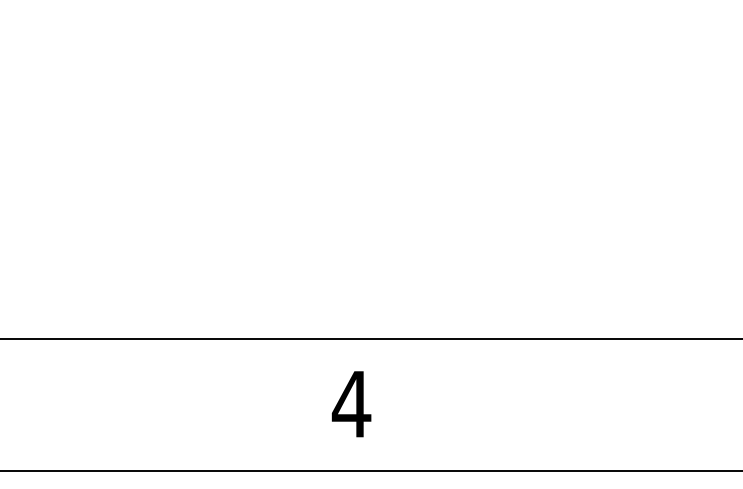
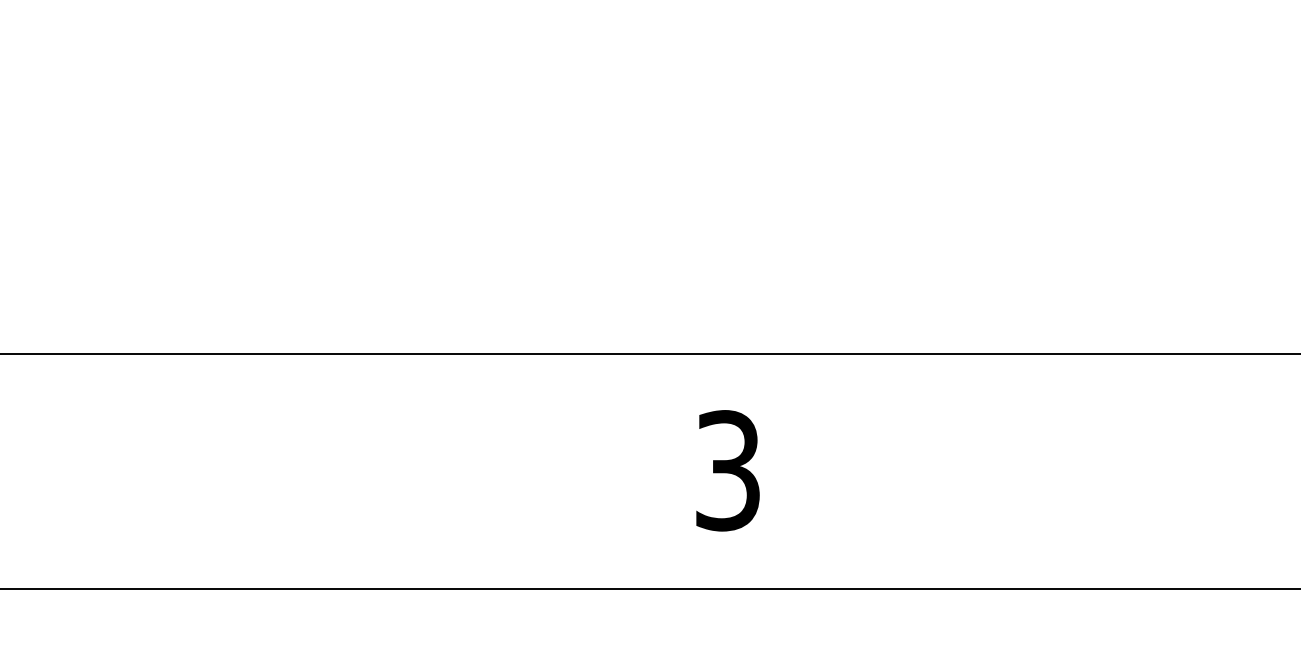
text: (351, 404) -> (727, 471), 4 -> 3

